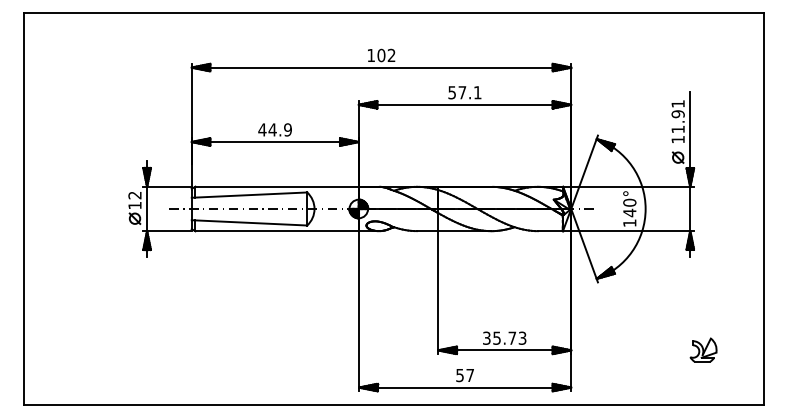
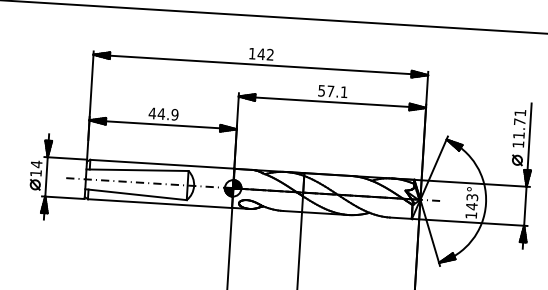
text: (381, 55) -> (261, 54), 102 -> 142
text: (677, 114) -> (519, 122), 11.91 -> 11.71
text: (134, 195) -> (36, 164), 12 -> 14
text: (629, 202) -> (472, 197), 140° -> 143°

